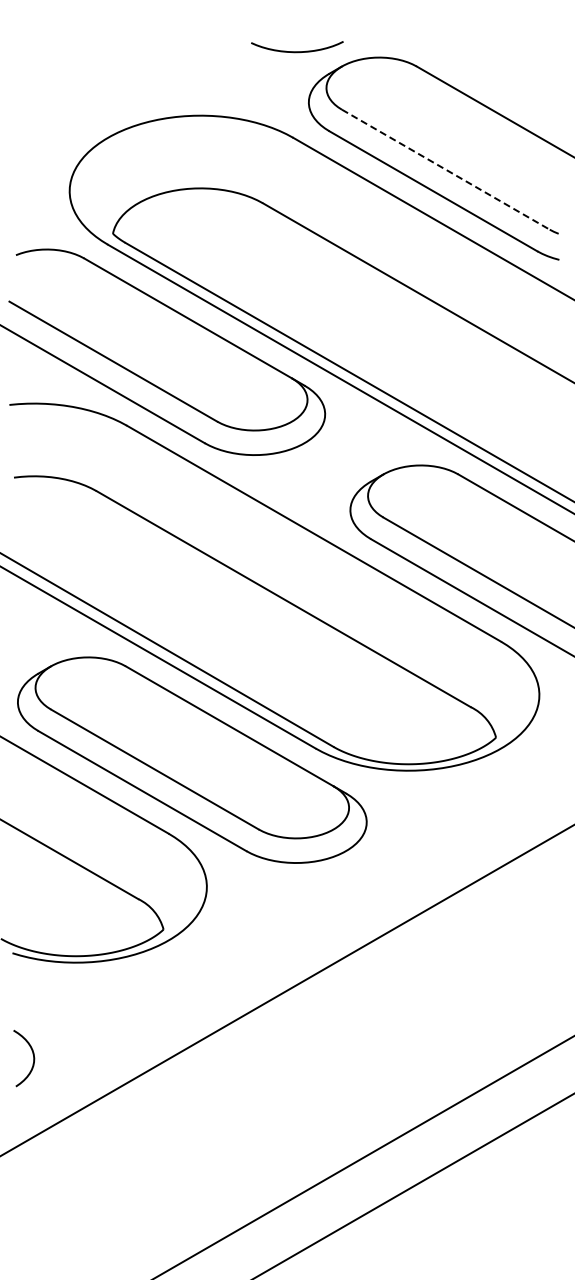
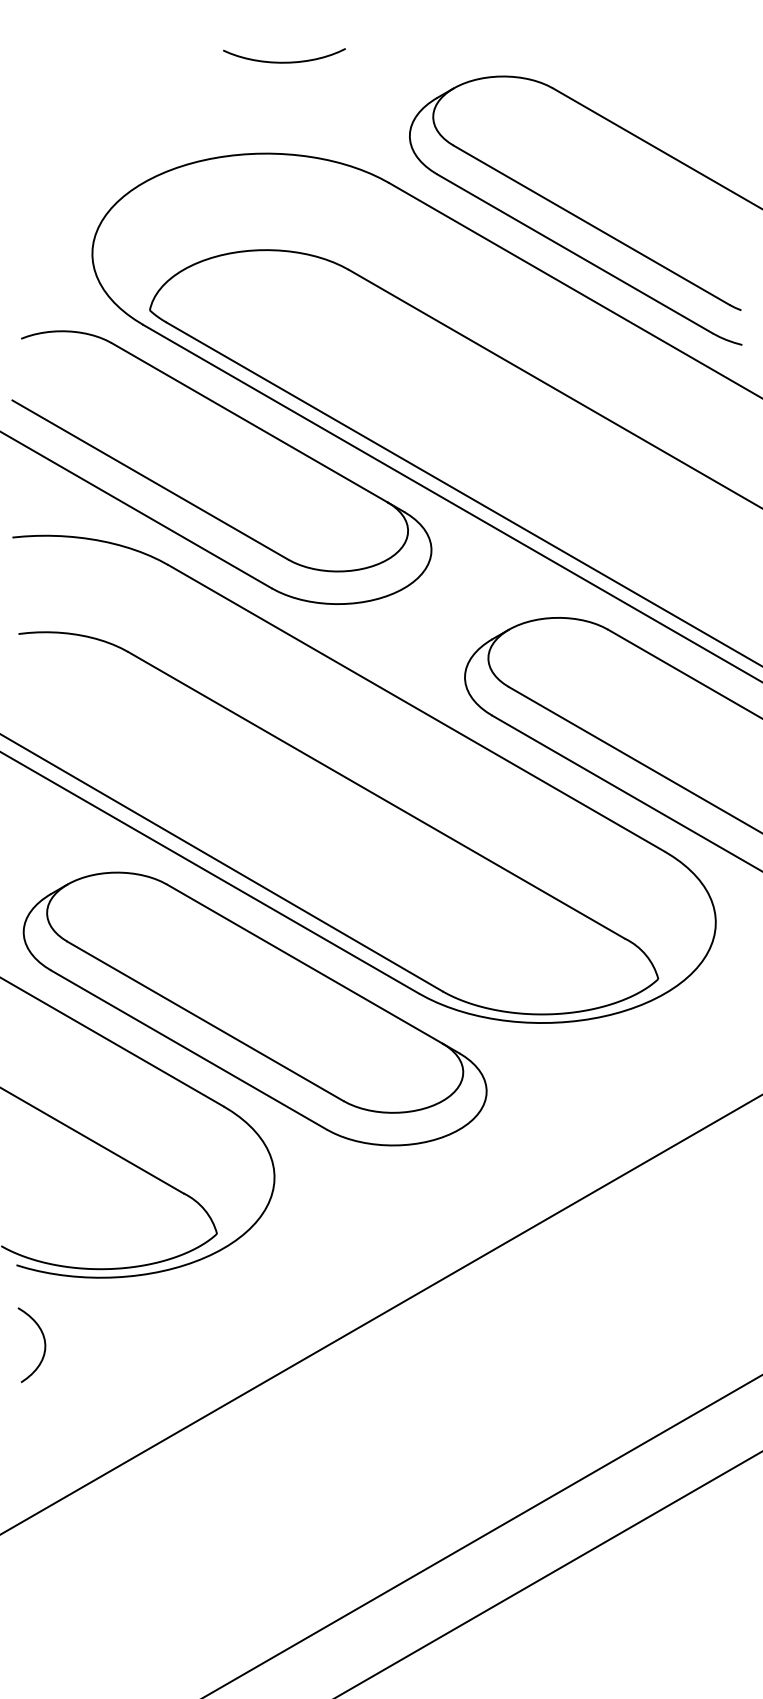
curve: (297, 51) -> (284, 61), moved
line: (445, 169) -> (591, 225), dashed -> solid
curve: (32, 1054) -> (43, 1339), moved

